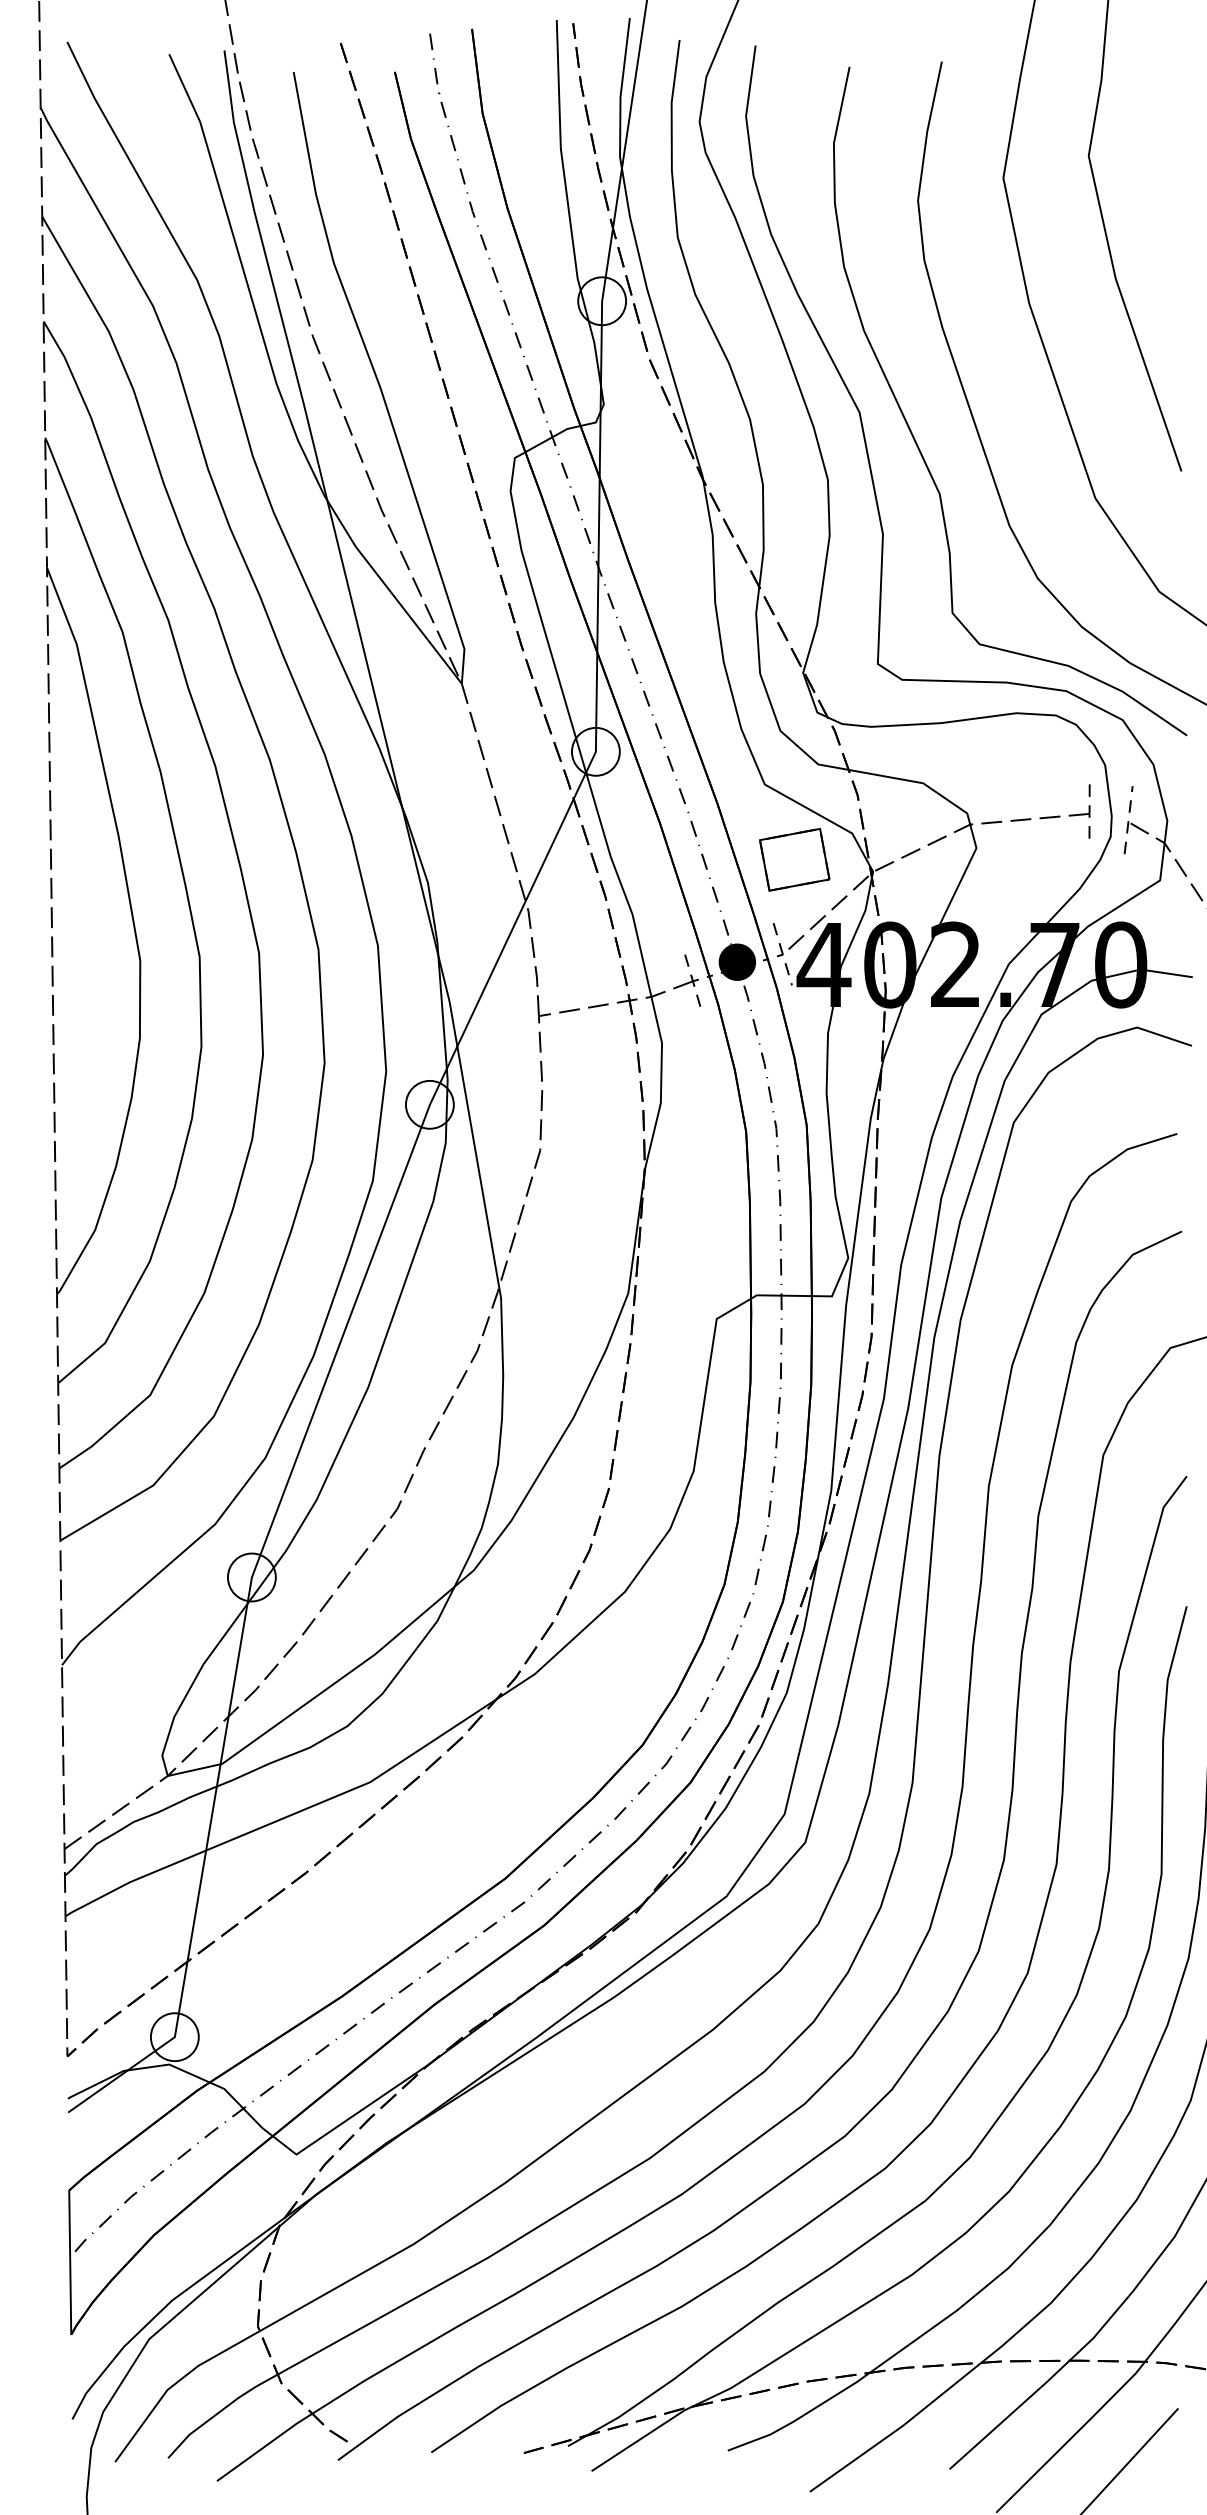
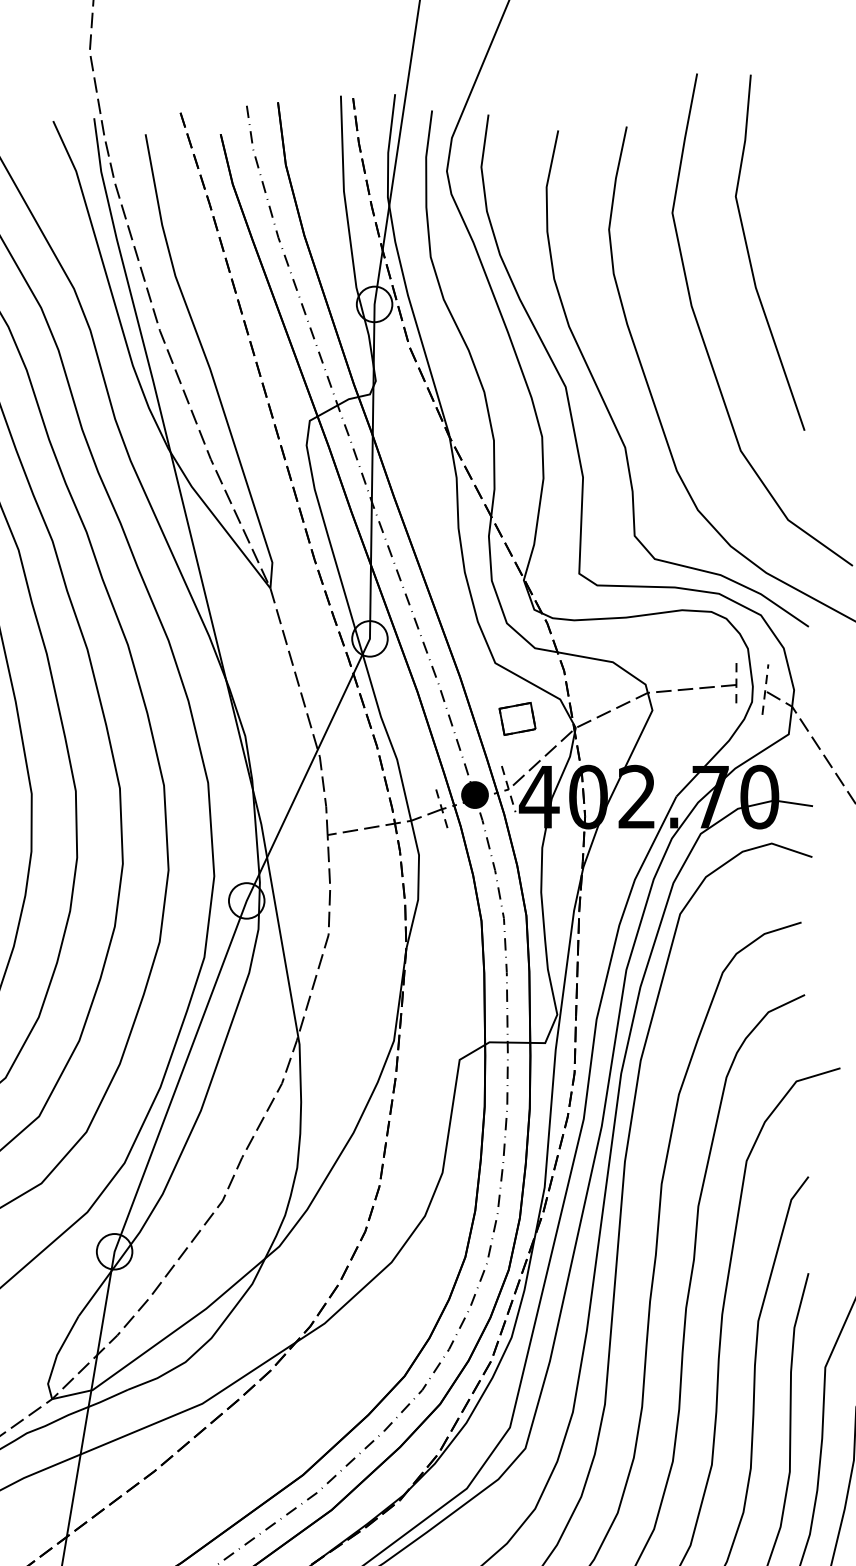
part: (794, 859) -> (517, 718), size x0.7

